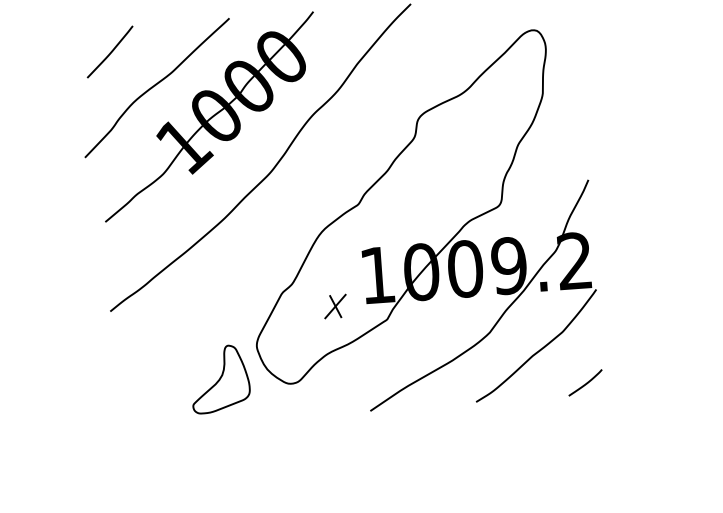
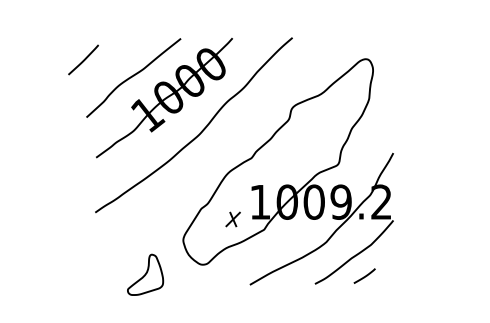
line: (109, 51) -> (83, 59), moved
part: (220, 378) -> (145, 274), moved
line: (586, 381) -> (365, 275), moved

